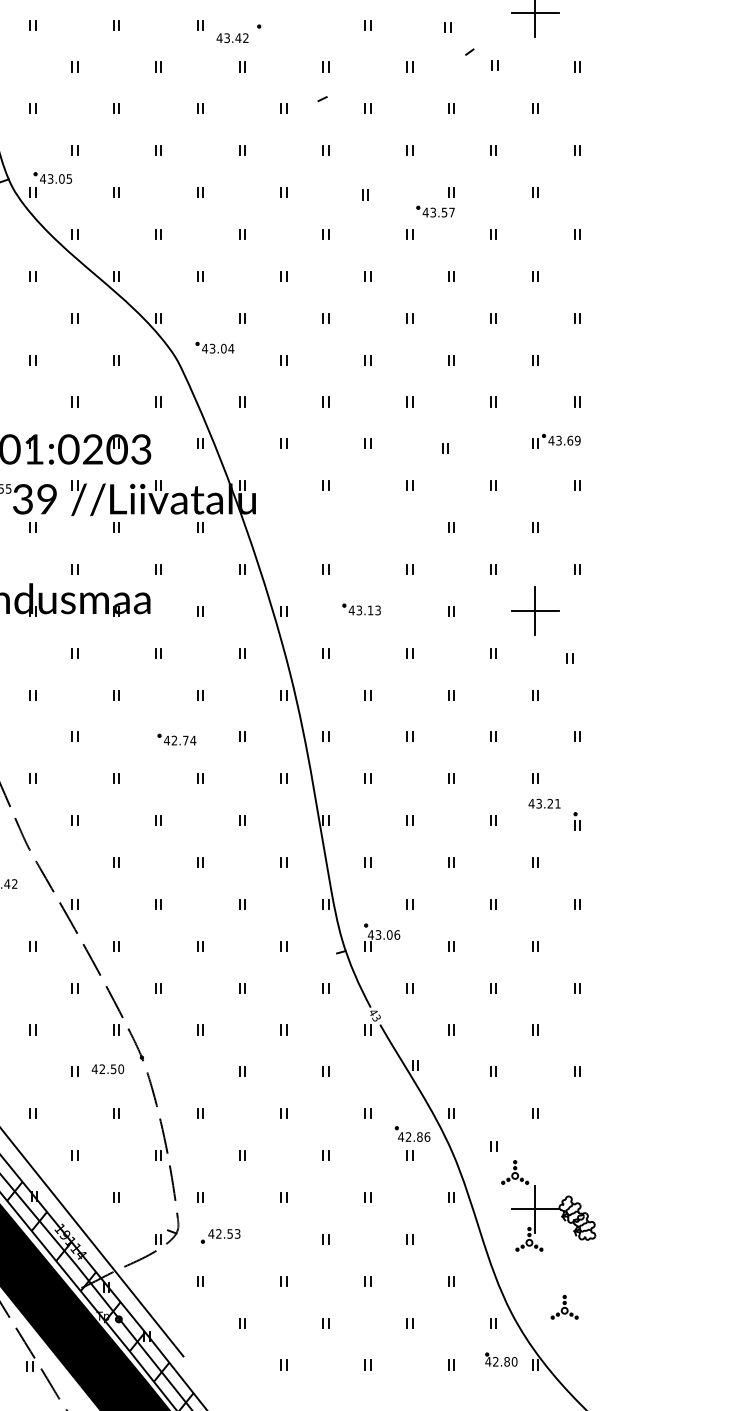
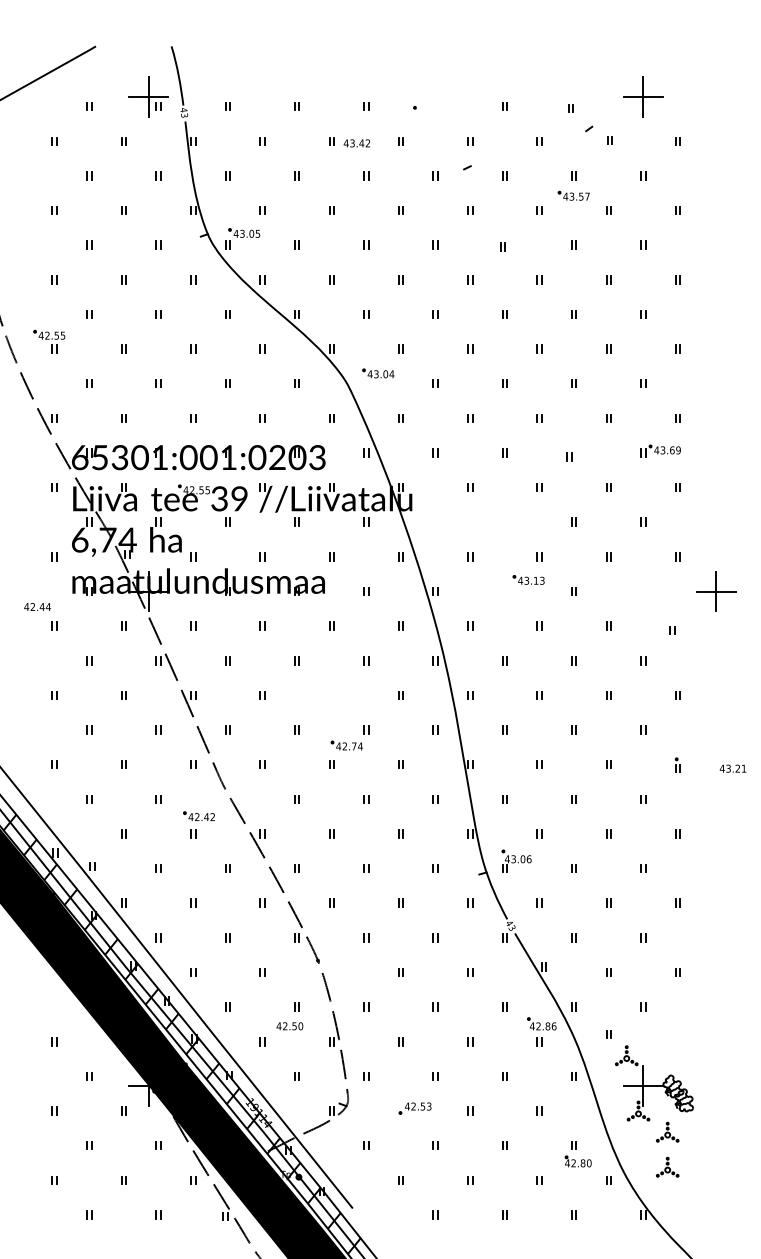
text: (232, 38) -> (356, 143), moved
part: (435, 211) -> (573, 195), moved
part: (361, 608) -> (528, 579), moved
part: (535, 611) -> (716, 591), moved
part: (176, 739) -> (346, 745), moved
text: (543, 803) -> (732, 768), moved
text: (107, 1069) -> (289, 1026), moved
part: (219, 1236) -> (414, 1108), moved
part: (564, 1264) -> (667, 1131), added
part: (500, 1359) -> (577, 1161), moved

